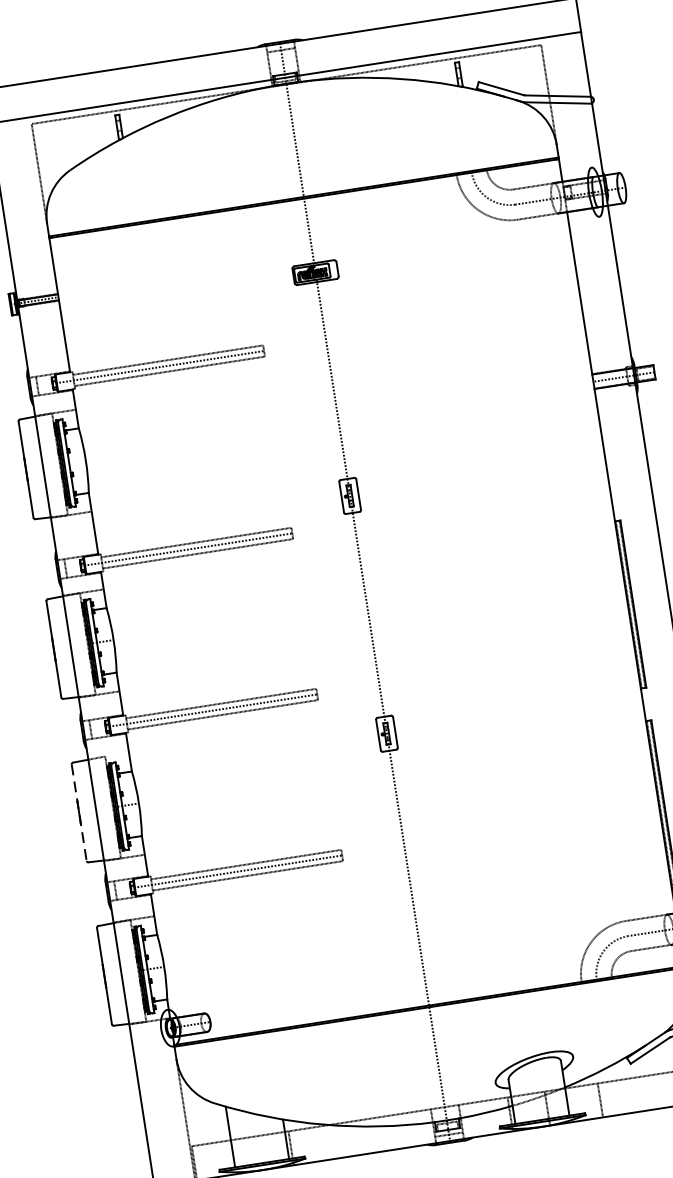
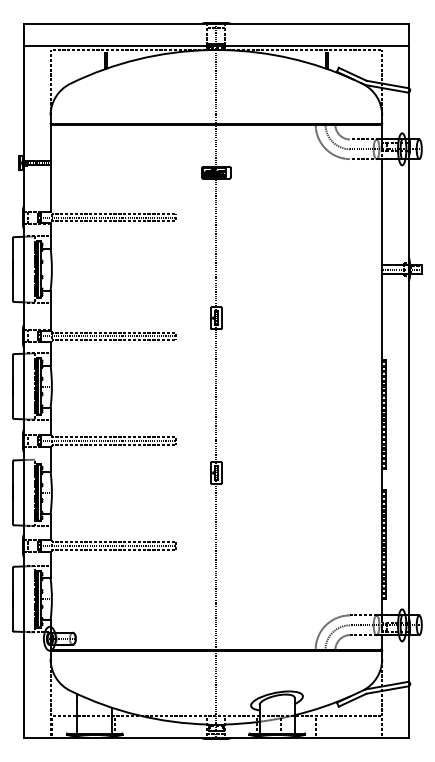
line: (80, 813) -> (13, 493), dashed -> solid

